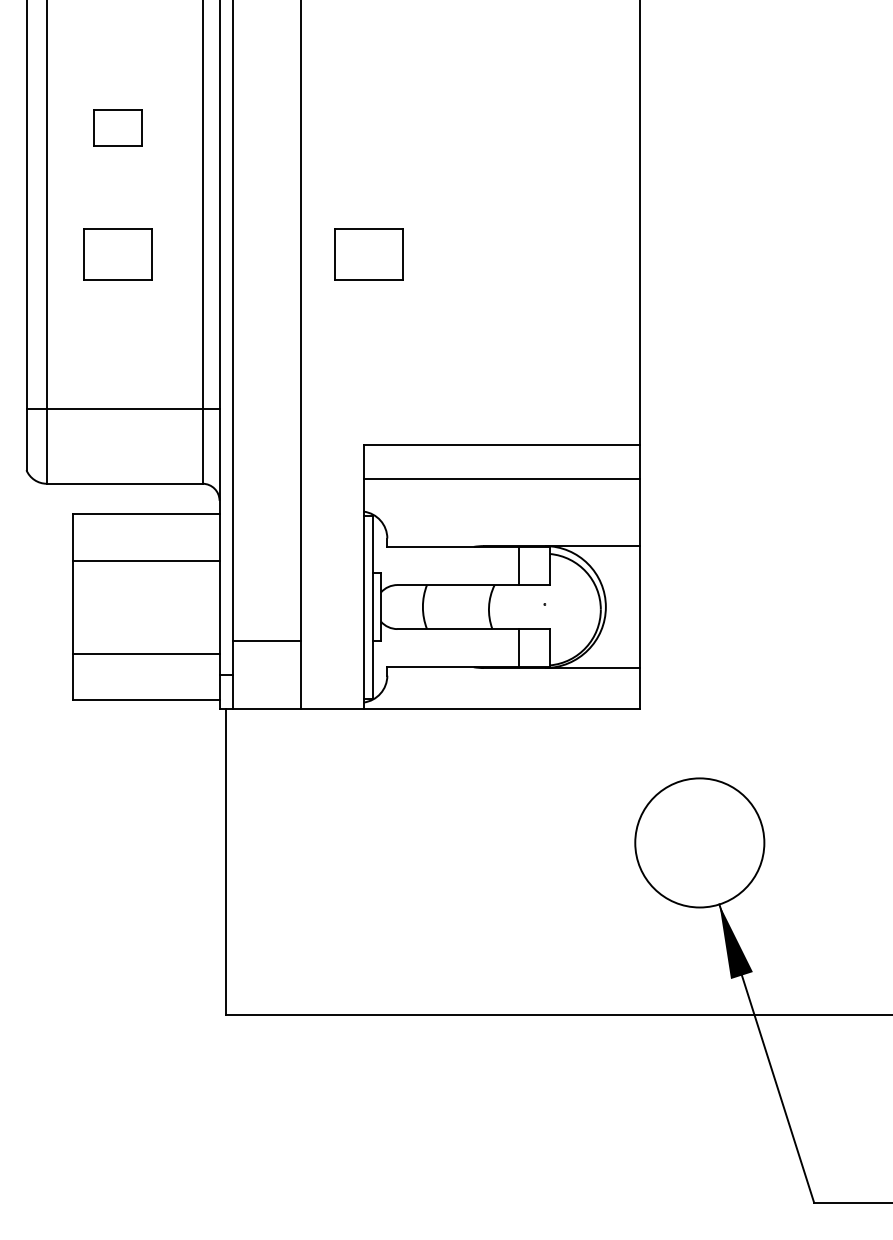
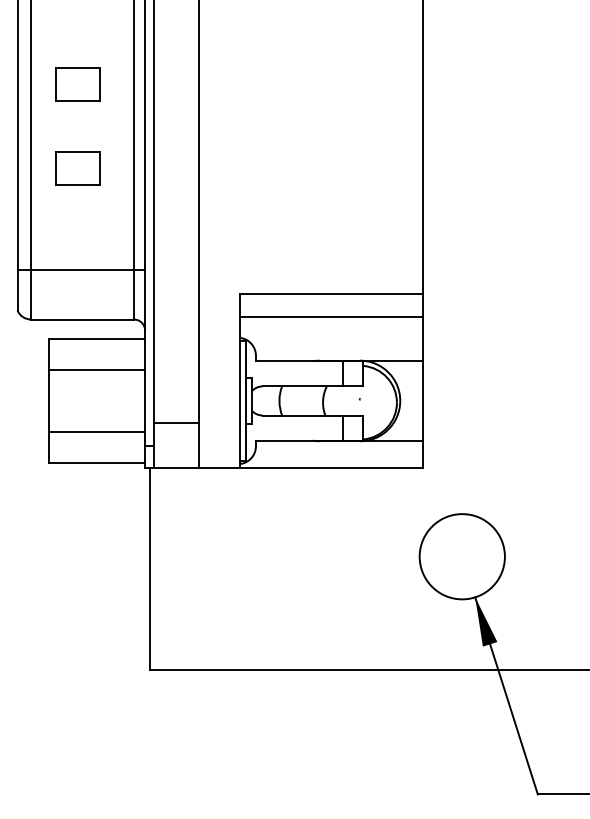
part: (117, 127) -> (77, 84), size x1.43
part: (368, 255) -> (243, 168), removed

